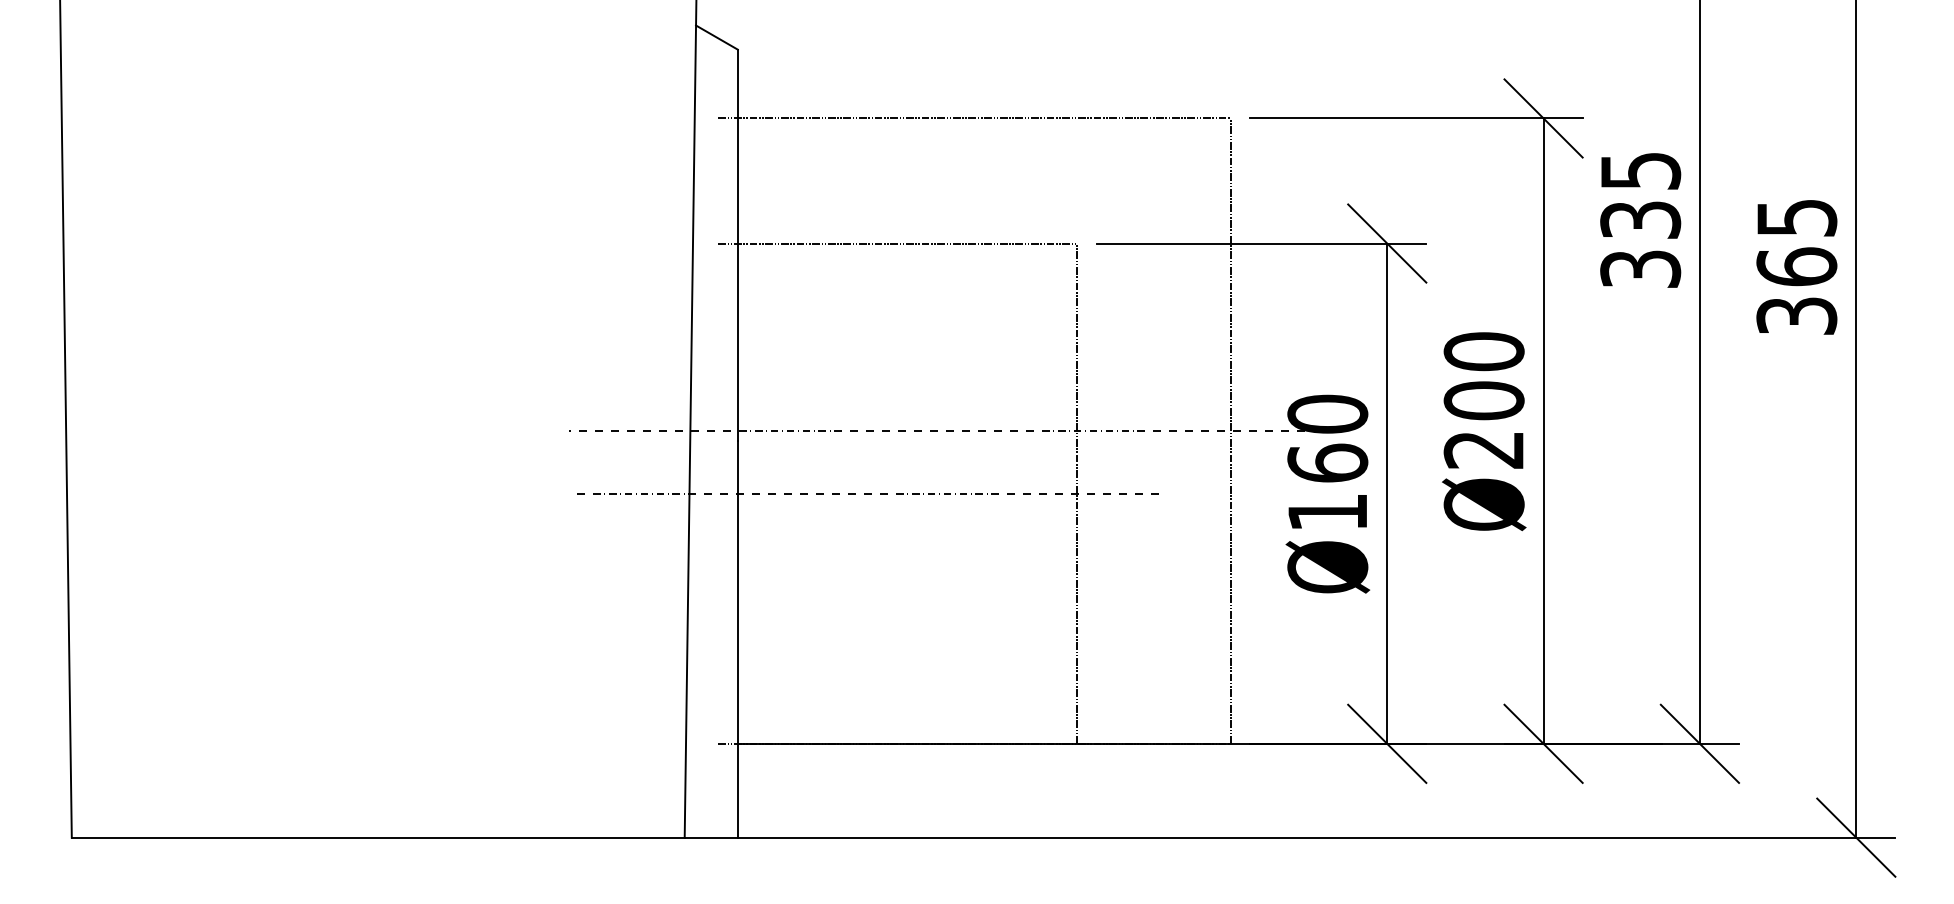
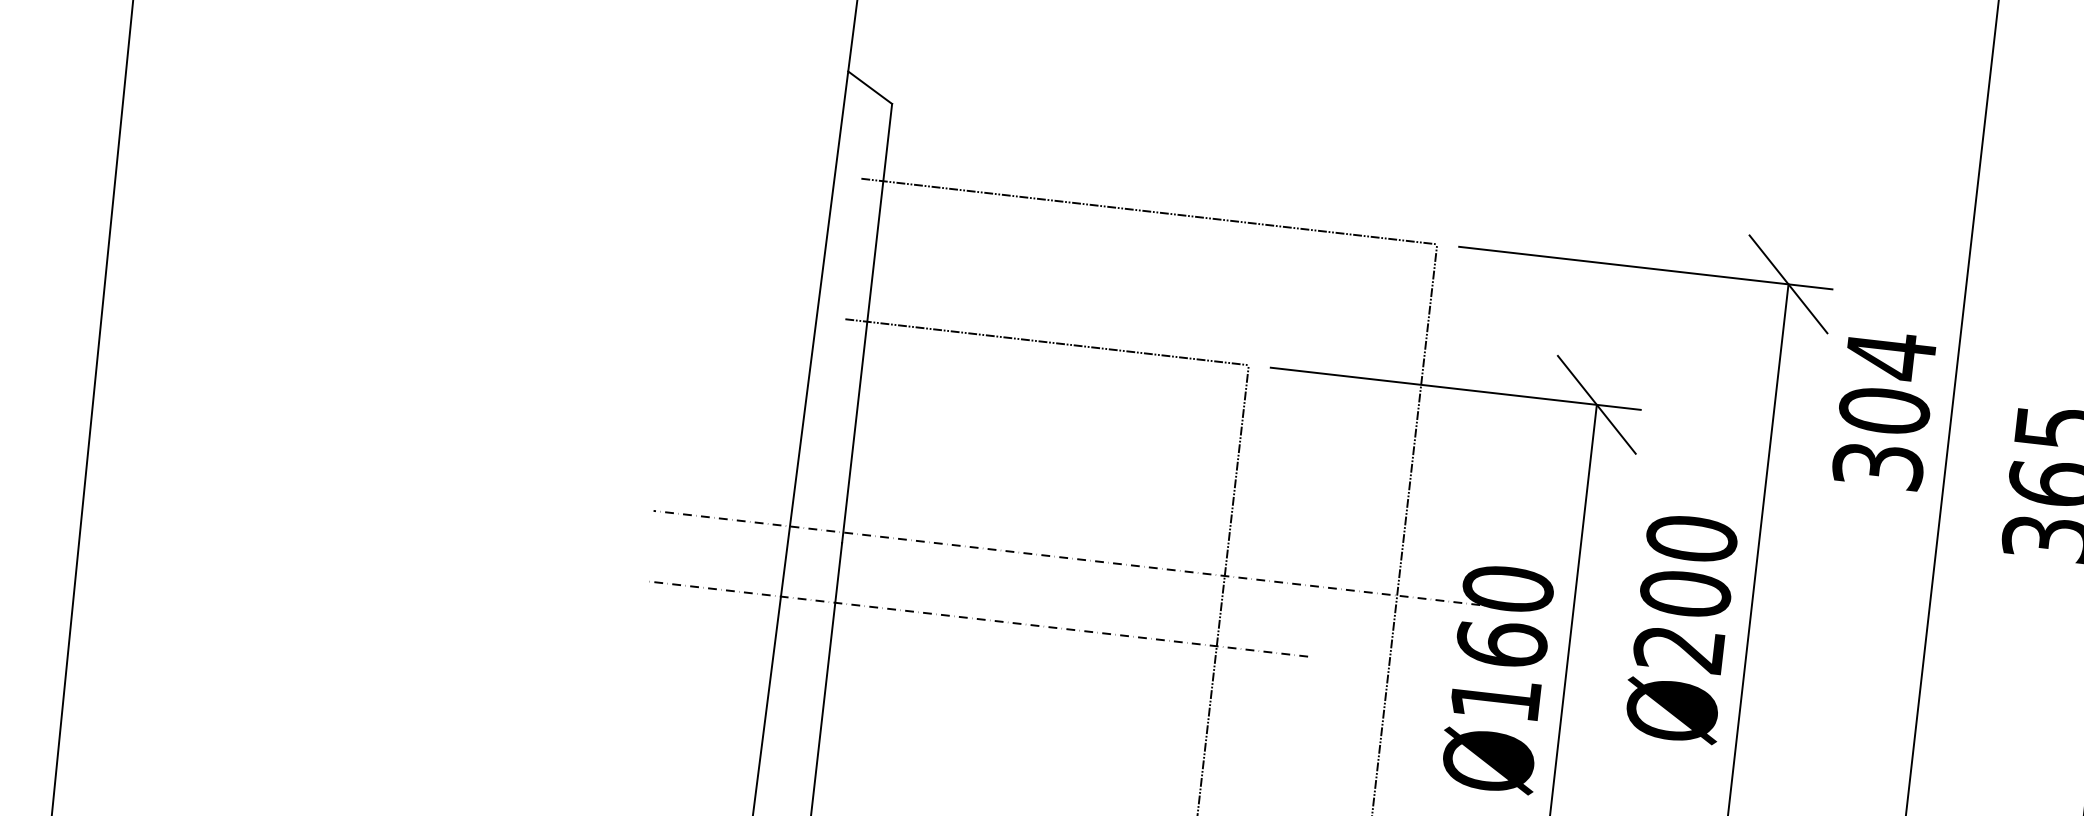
text: (1640, 194) -> (1887, 382), 335 -> 304

